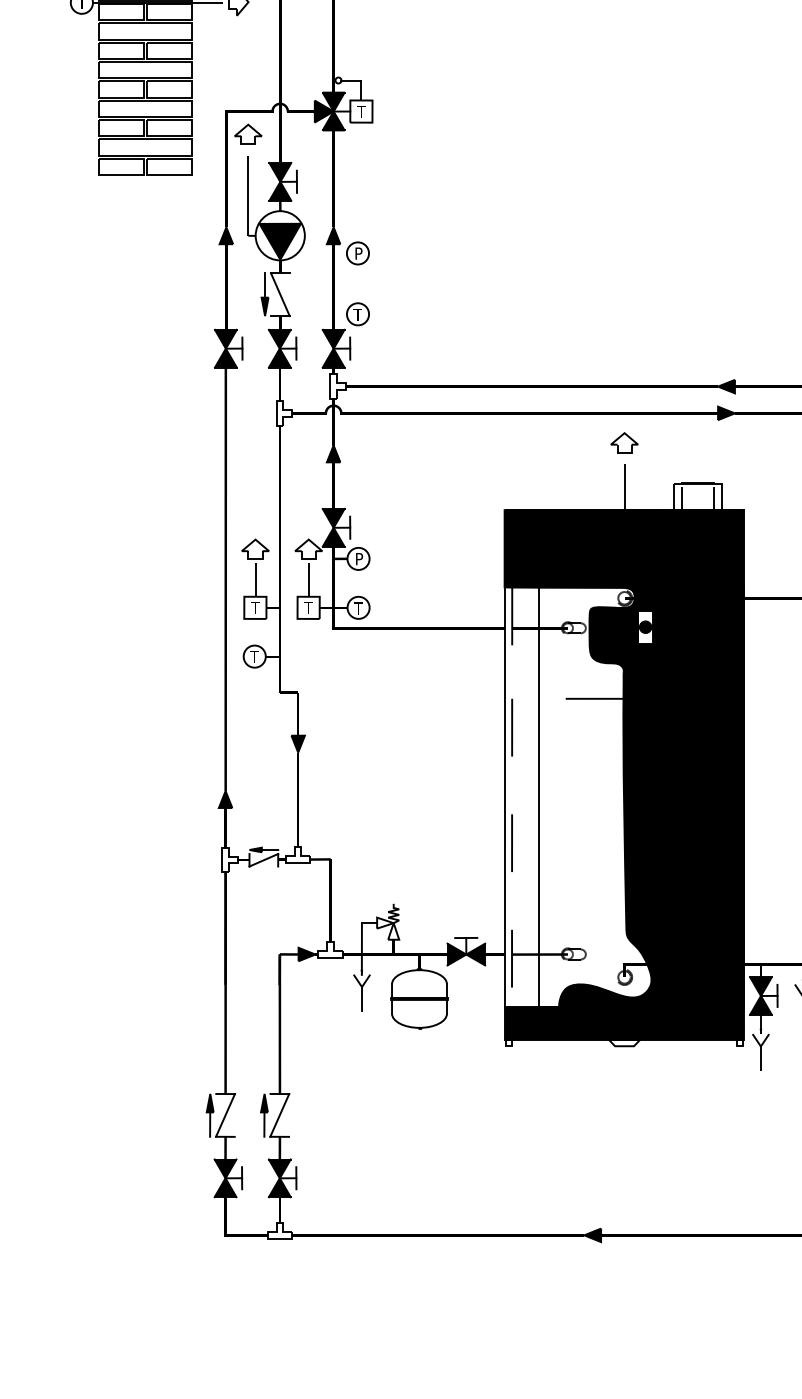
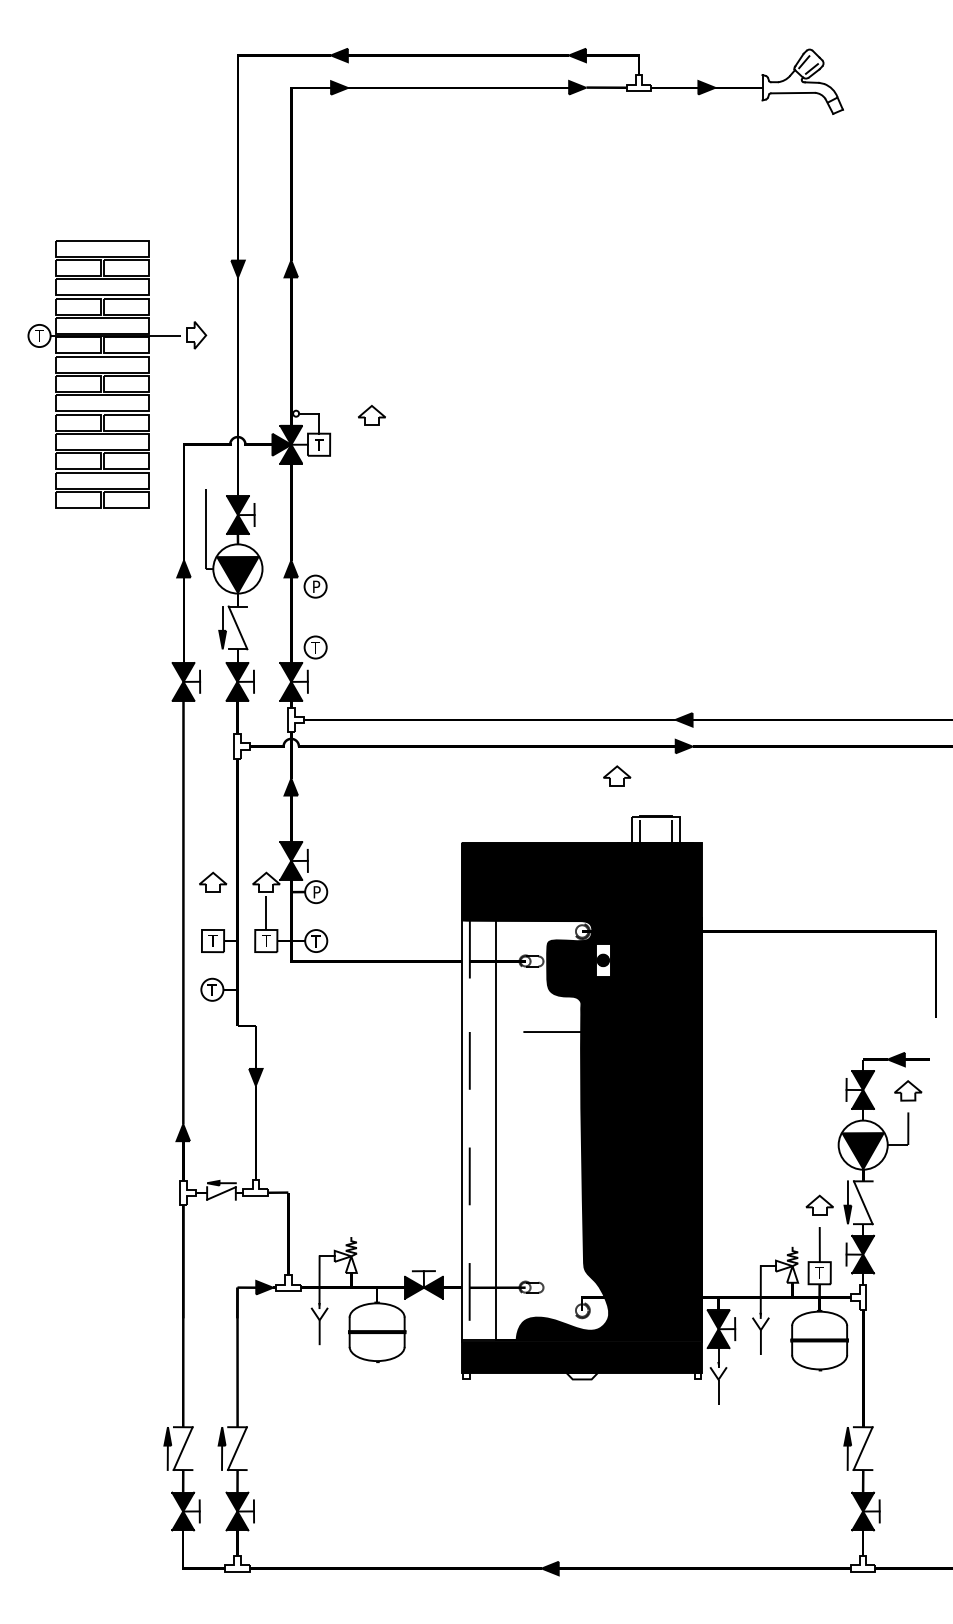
part: (247, 134) -> (371, 415), moved
part: (624, 442) -> (617, 775), moved
line: (624, 487) -> (582, 820), removed
line: (255, 579) -> (213, 912), removed

